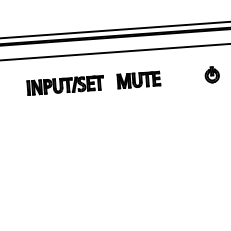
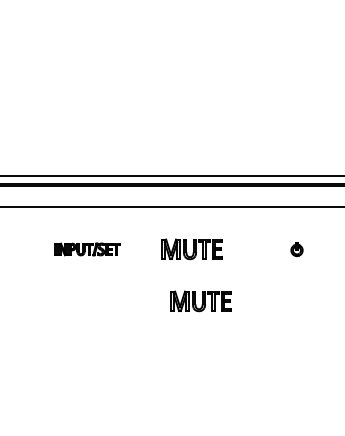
part: (211, 74) -> (296, 249), size x0.6
part: (65, 85) -> (87, 249), size x0.6
part: (147, 116) -> (200, 301), added

